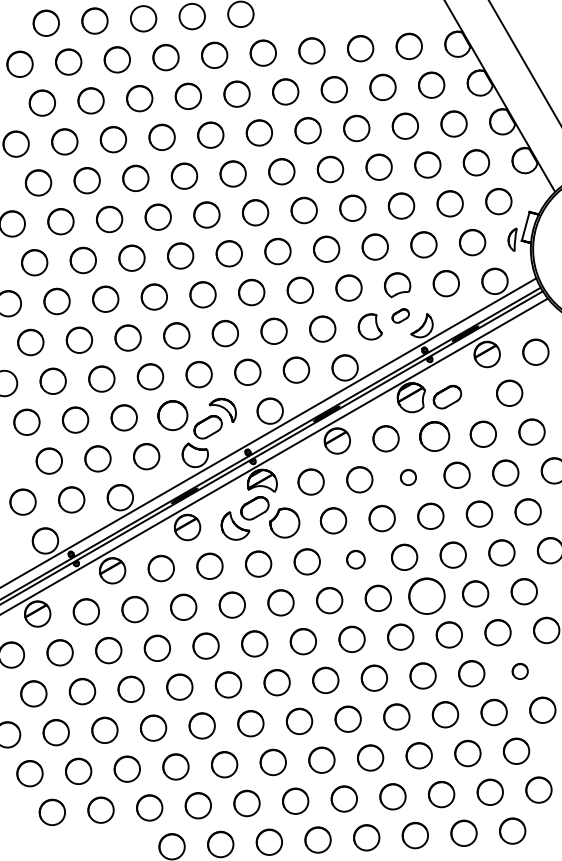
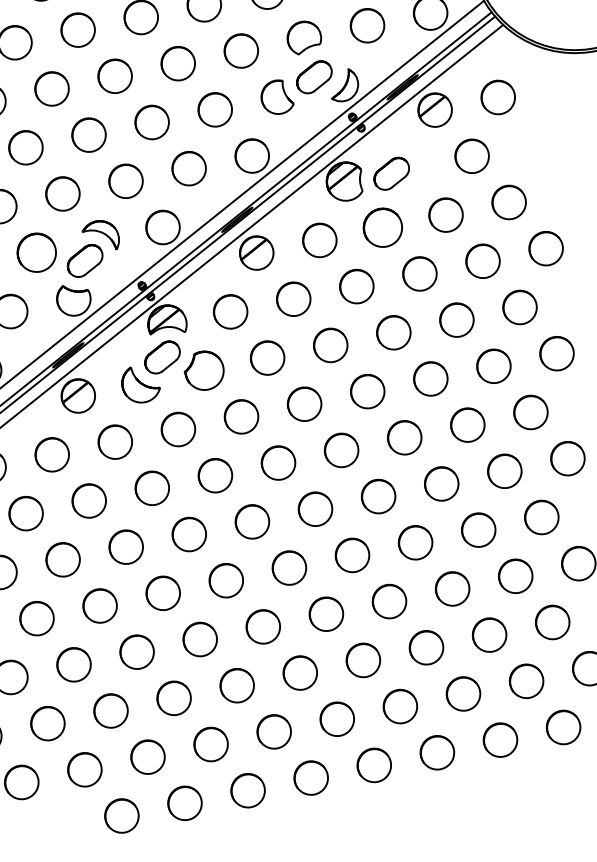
part: (400, 315) -> (314, 76), size x1.67
part: (408, 477) -> (356, 286), size x1.67
circle: (355, 559) -> (304, 404), size x1.43
circle: (426, 595) -> (403, 437), size x0.71
part: (519, 671) -> (540, 517), size x1.67

